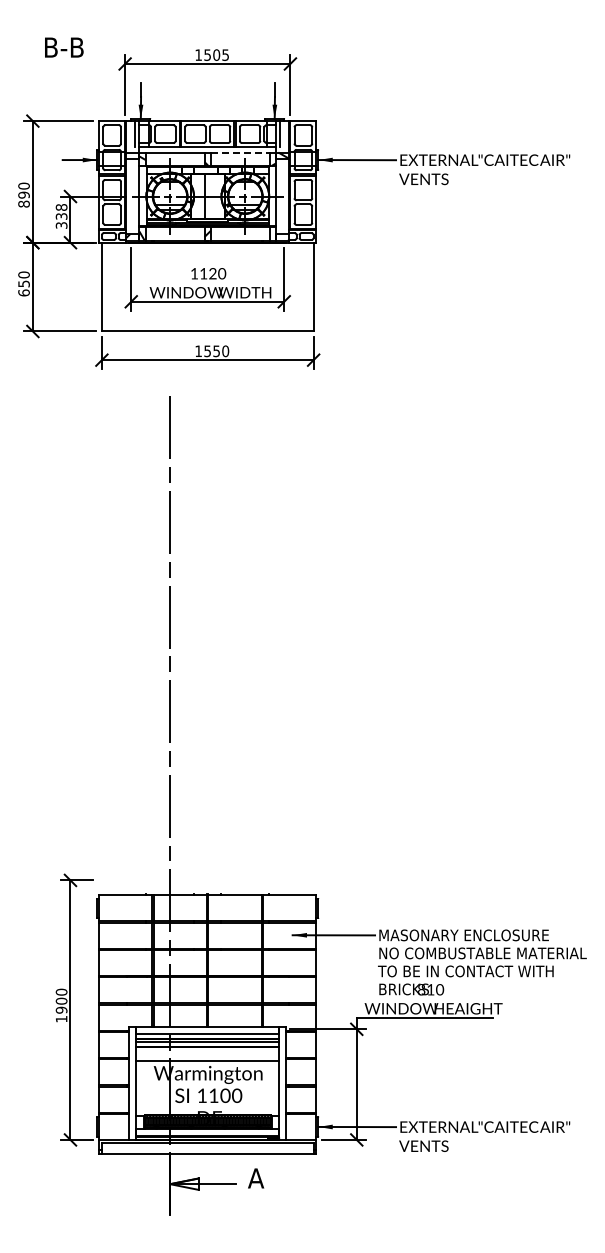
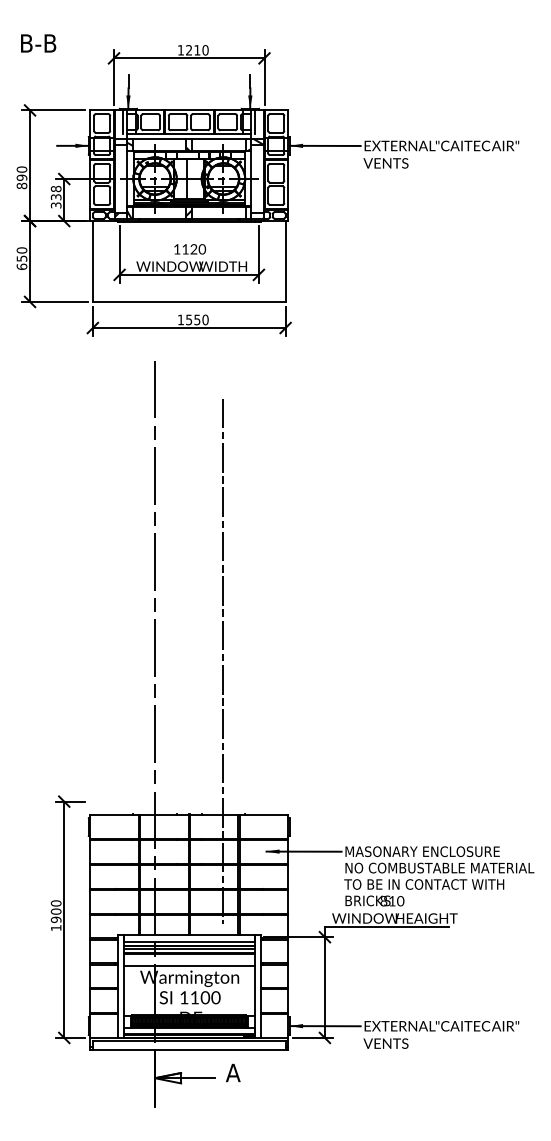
text: (64, 47) -> (38, 43), moved
text: (216, 54) -> (197, 49), 1505 -> 1210
line: (240, 152) -> (219, 138), dashed -> solid
line: (245, 725) -> (223, 660), added

